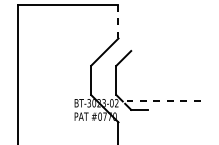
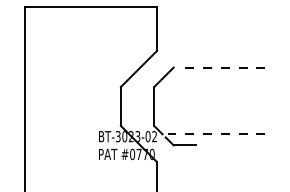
line: (118, 21) -> (156, 28), dashed -> solid
line: (169, 50) -> (224, 67), added

